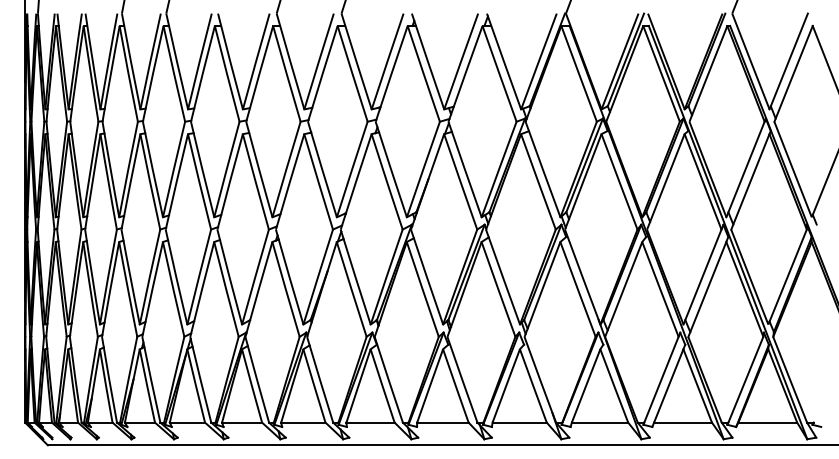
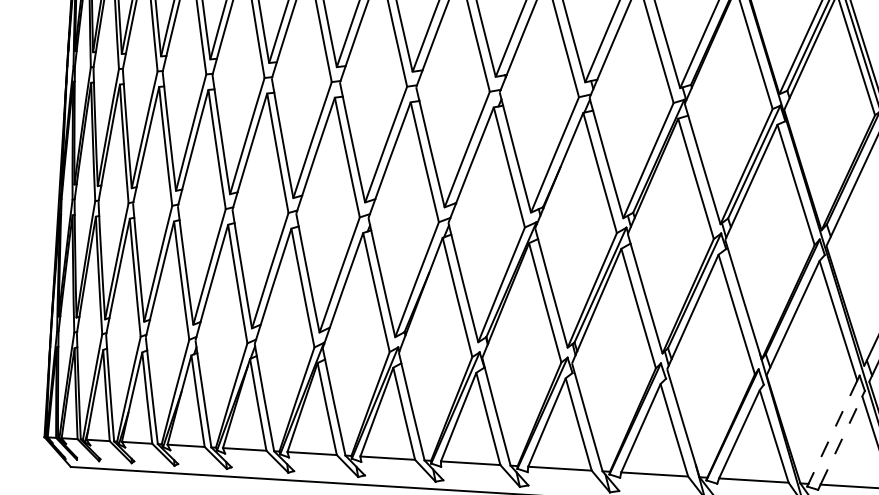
line: (661, 380) -> (832, 433), solid -> dashed
line: (668, 385) -> (841, 439), solid -> dashed

